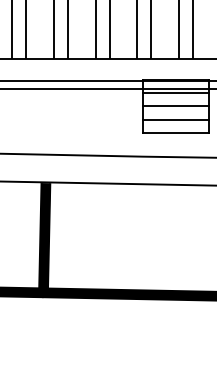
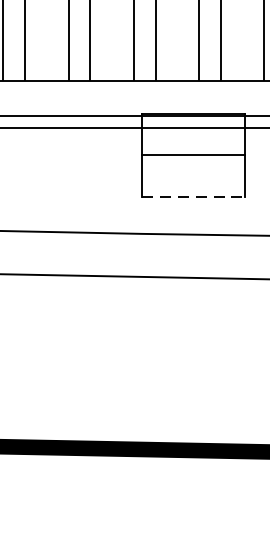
line: (175, 93) -> (193, 135), removed
line: (175, 119) -> (193, 175), removed
line: (175, 132) -> (193, 196), solid -> dashed

